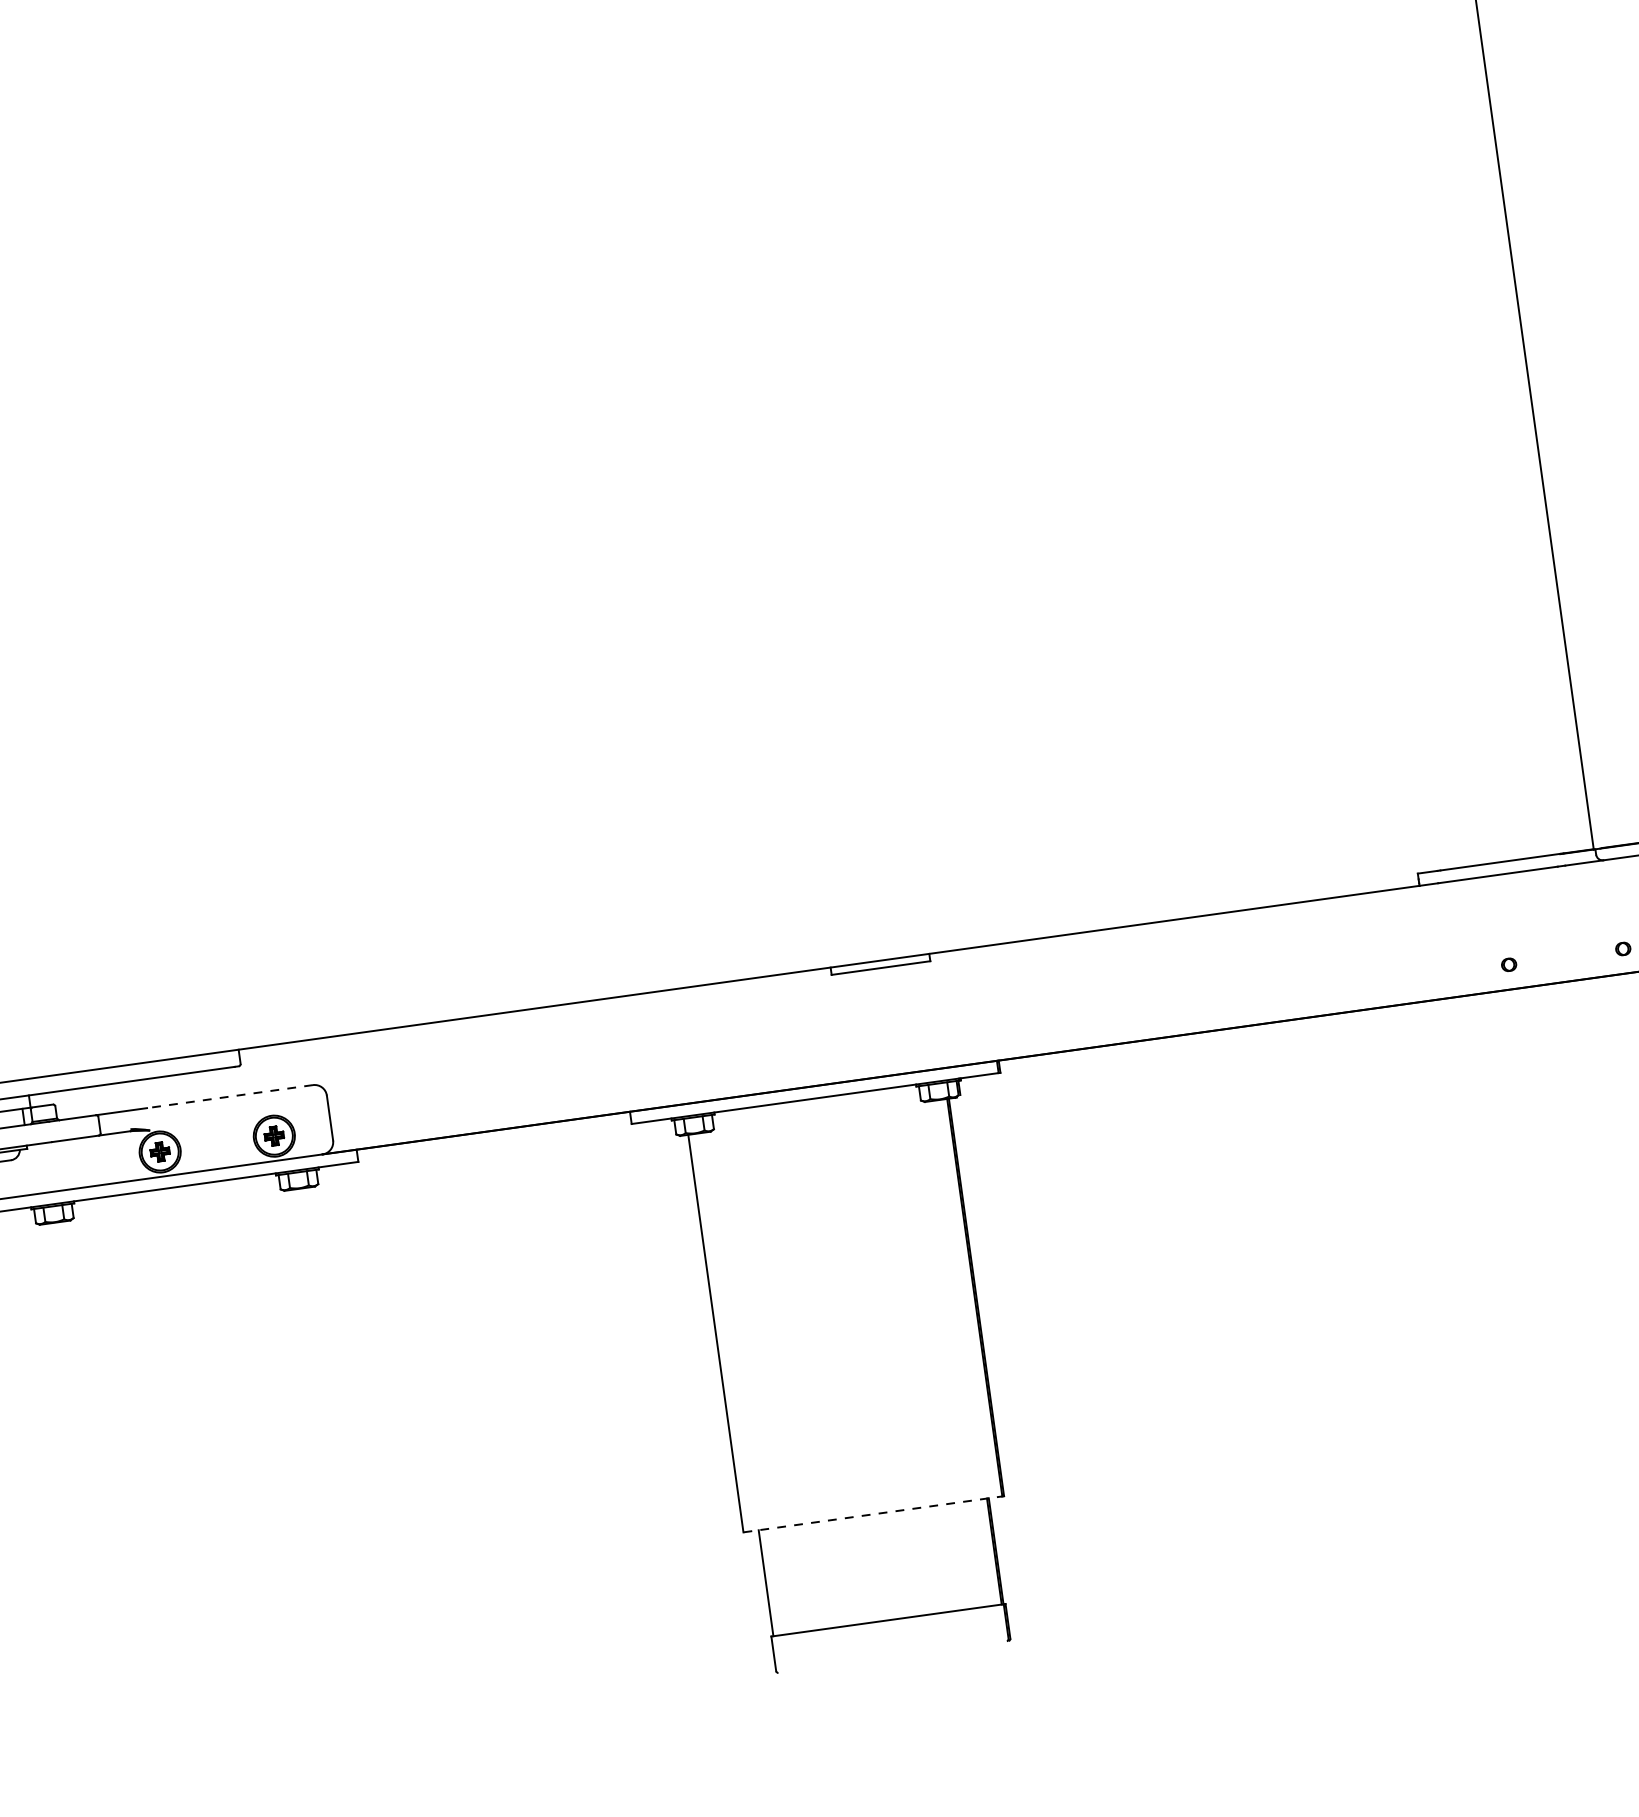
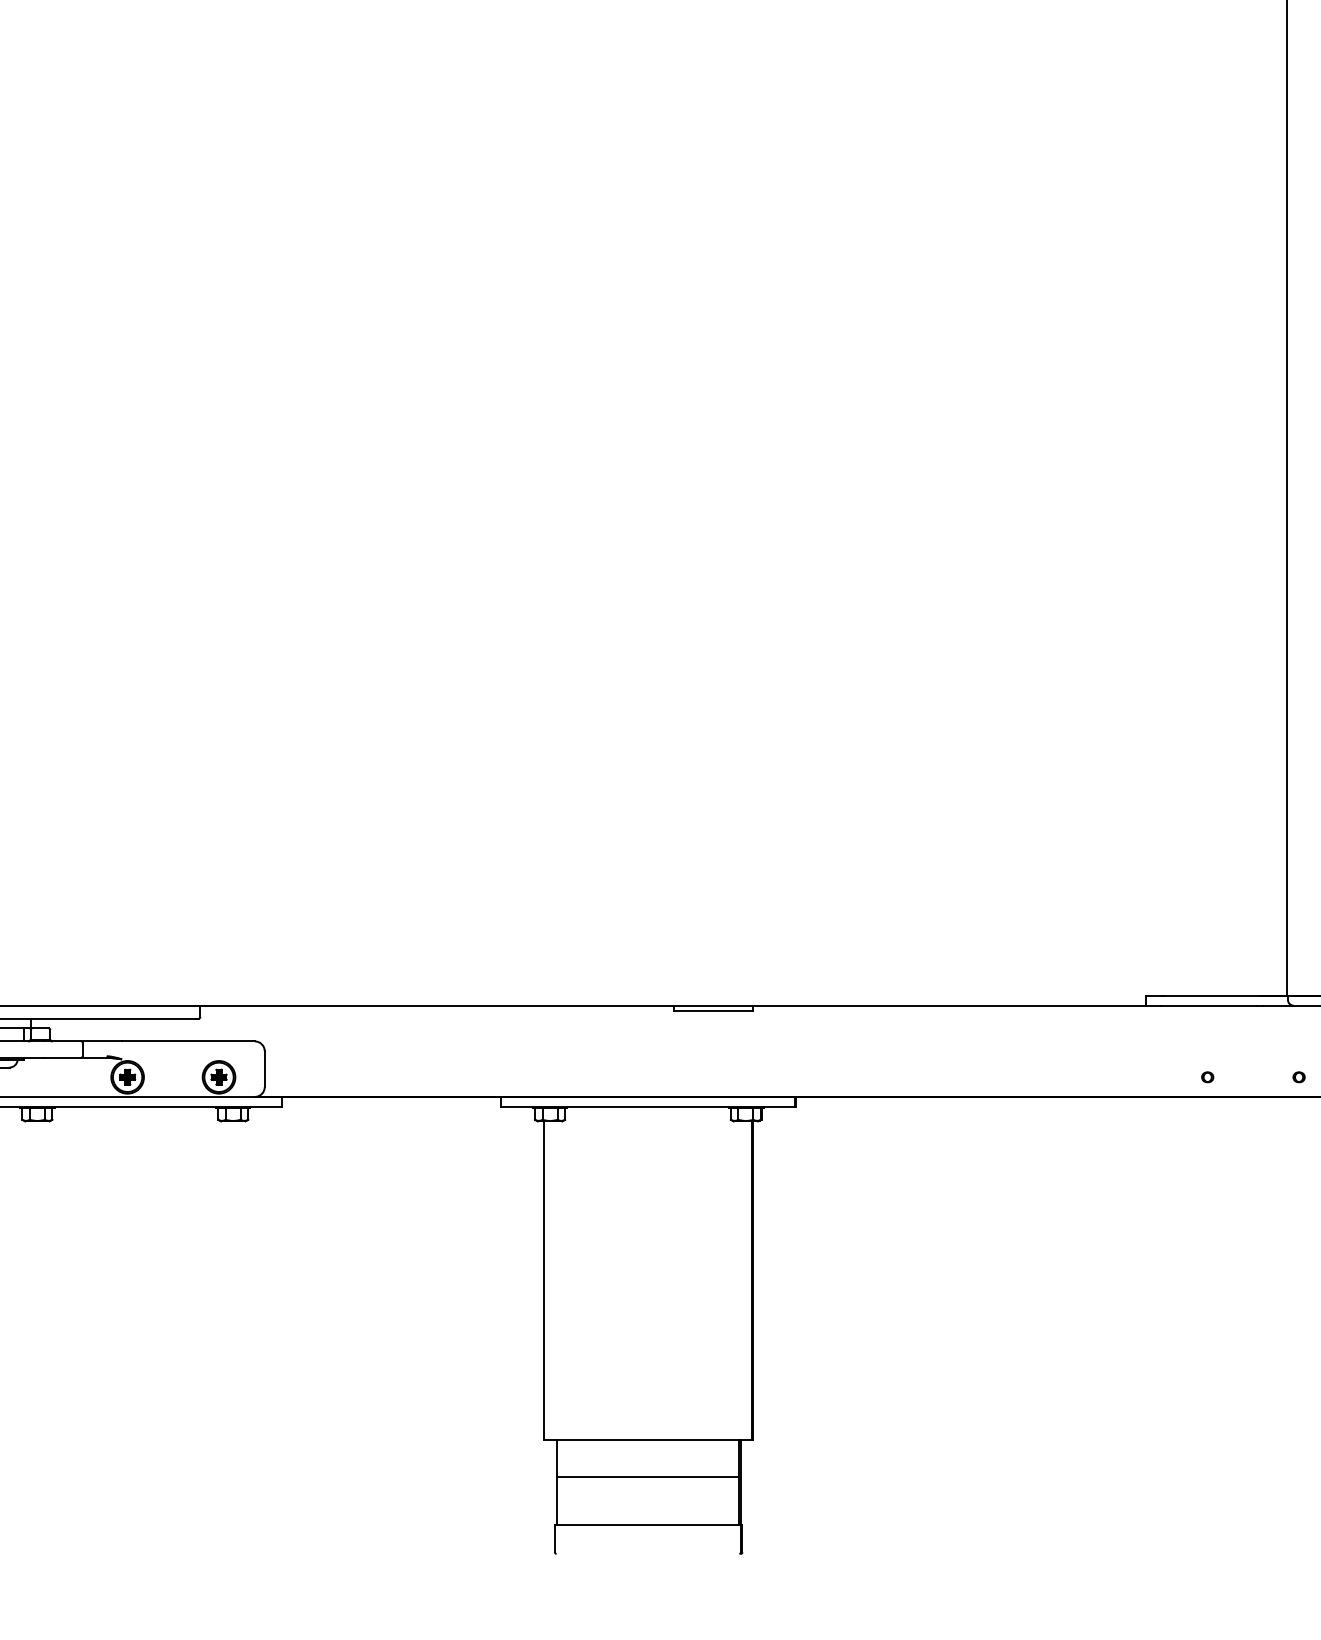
line: (230, 1096) -> (188, 1041), dashed -> solid
line: (873, 1514) -> (648, 1439), dashed -> solid
line: (878, 1561) -> (647, 1477), added

